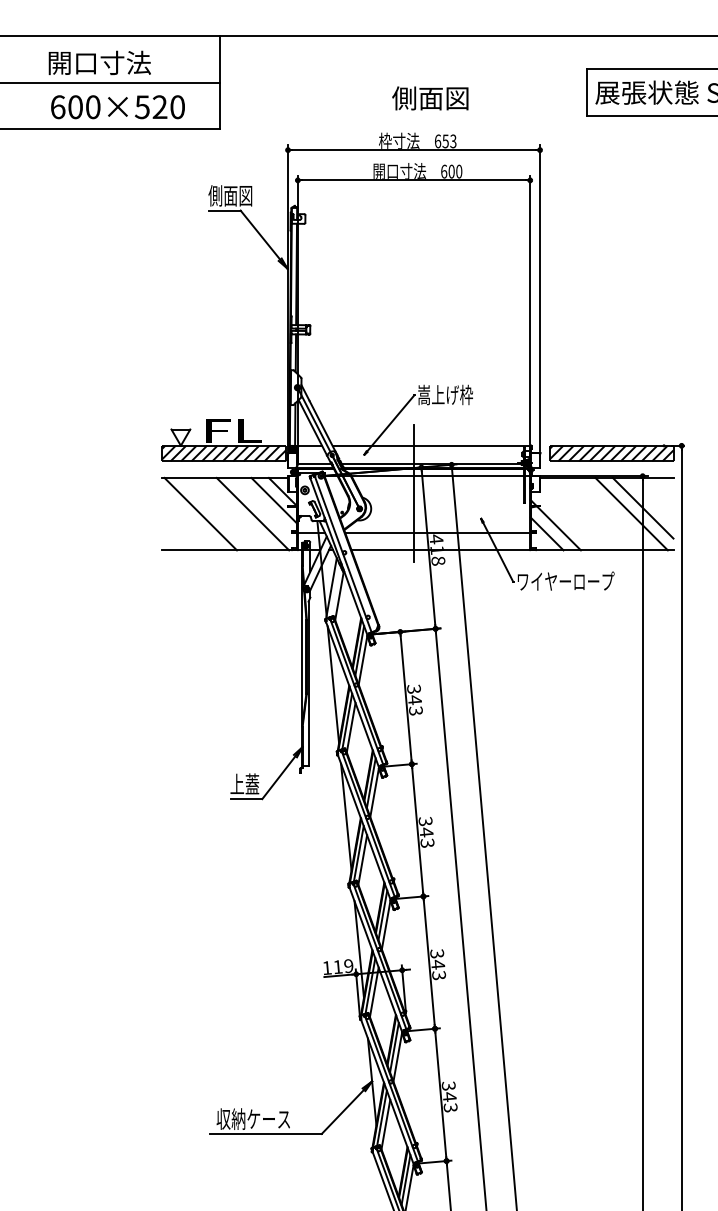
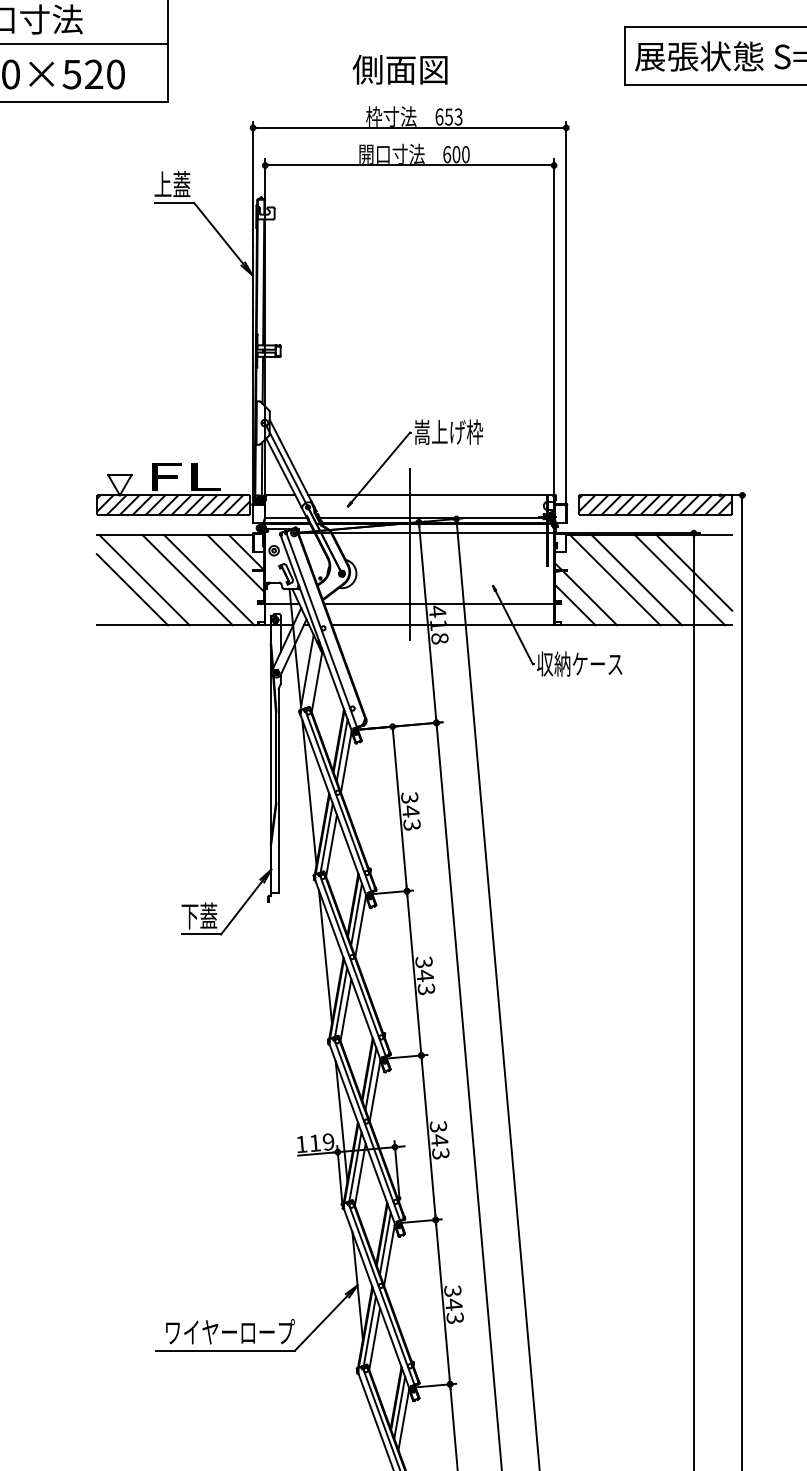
text: (430, 98) -> (400, 69), moved
text: (230, 195) -> (181, 184), 側面図 -> 上蓋
line: (235, 513) -> (187, 579), added
line: (579, 513) -> (615, 579), added
line: (596, 513) -> (636, 579), added
line: (190, 521) -> (131, 589), added
text: (565, 581) -> (597, 664), ワイヤーロープ -> 収納ケース
text: (237, 784) -> (190, 916), 上蓋 -> 下蓋
text: (268, 1118) -> (228, 1331), 収納ケース -> ワイヤーロープ

